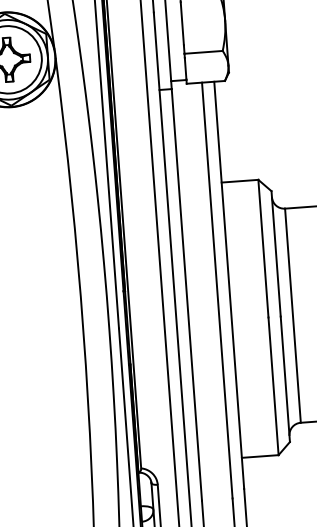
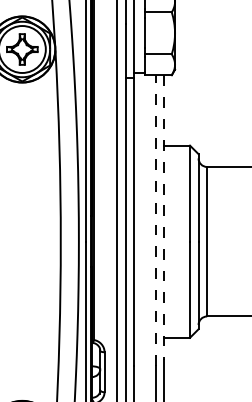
line: (229, 285) -> (164, 217), solid -> dashed
line: (216, 289) -> (155, 219), solid -> dashed

